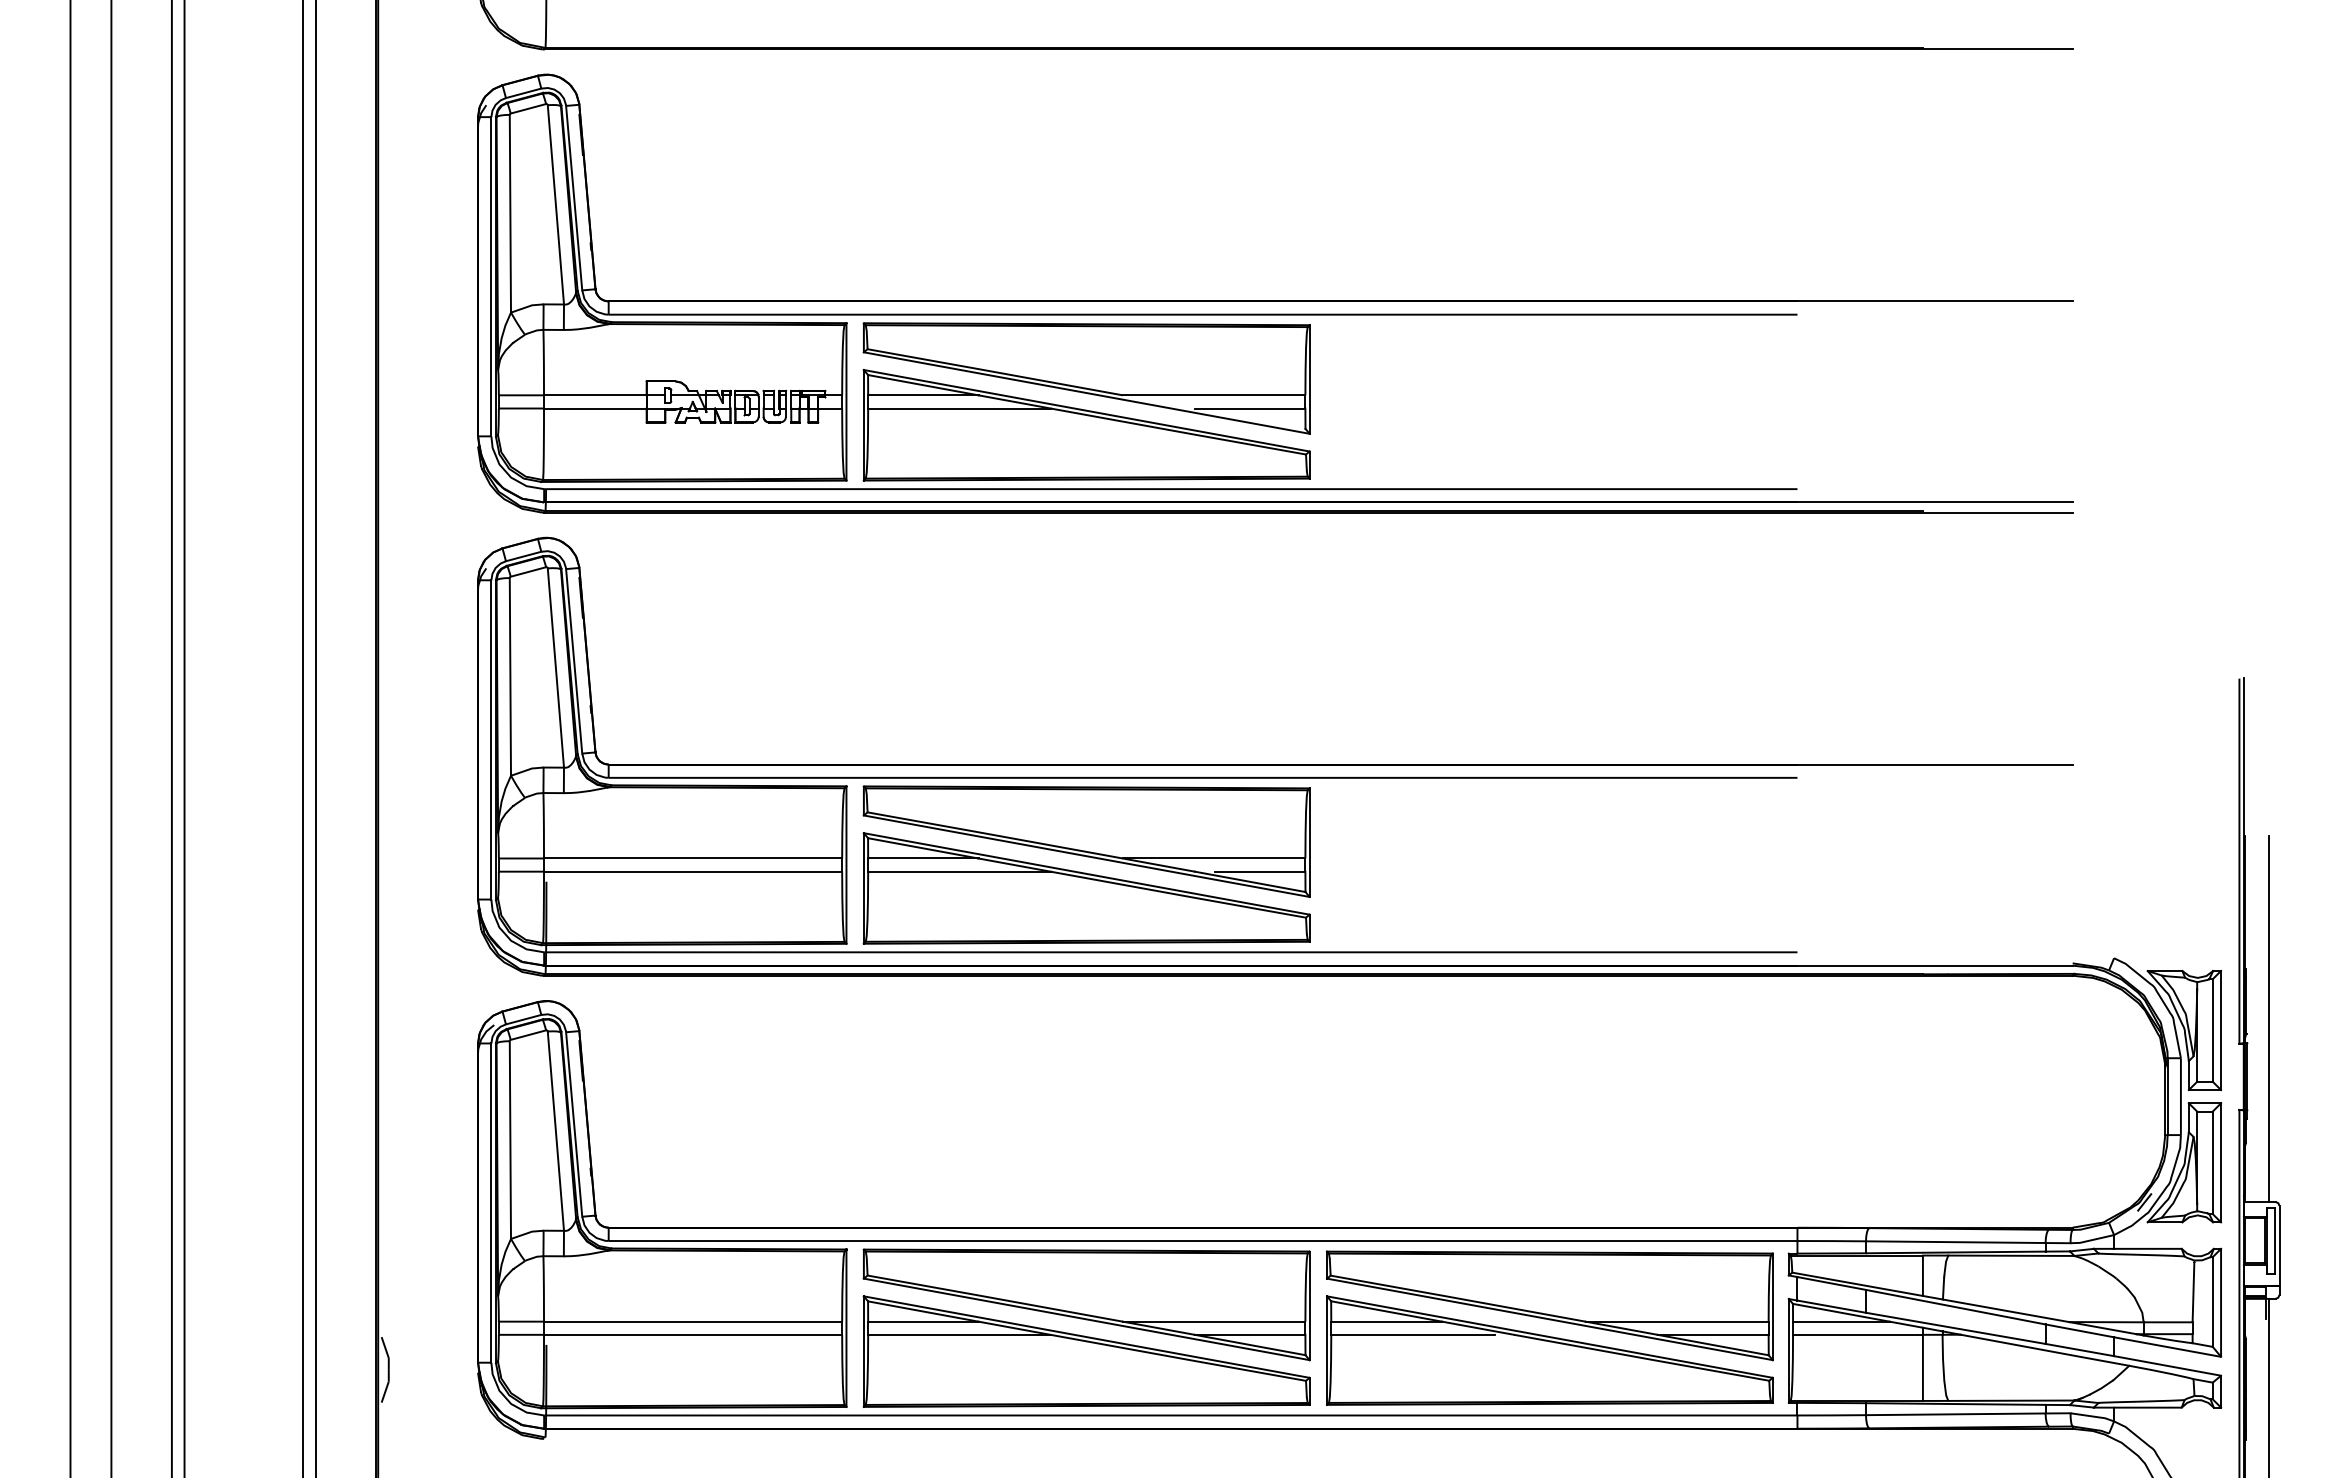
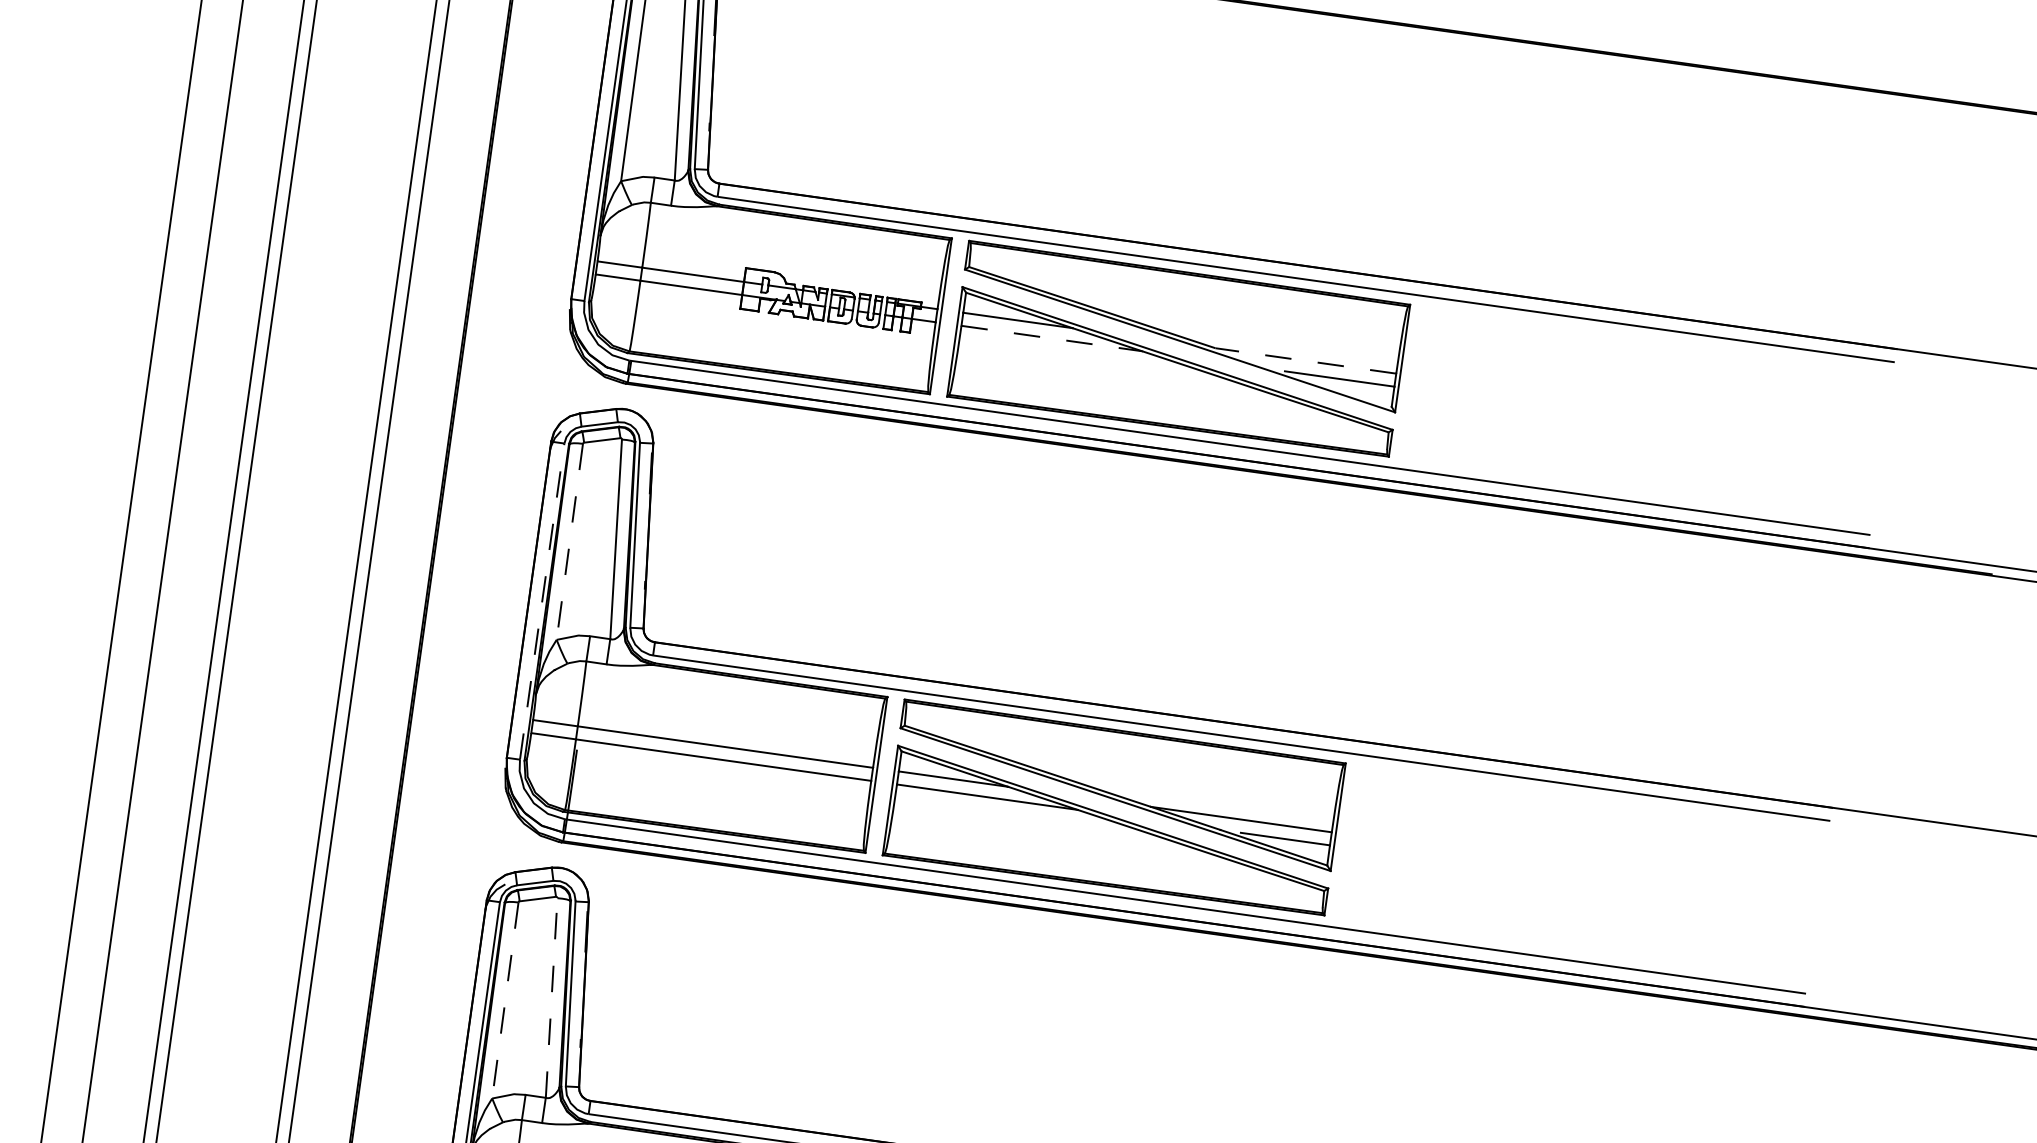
line: (1213, 395) -> (1305, 361), solid -> dashed
line: (959, 408) -> (1051, 338), solid -> dashed
line: (510, 676) -> (569, 541), solid -> dashed
line: (491, 739) -> (542, 601), solid -> dashed
line: (555, 1131) -> (551, 998), solid -> dashed
line: (510, 1140) -> (505, 1000), solid -> dashed

